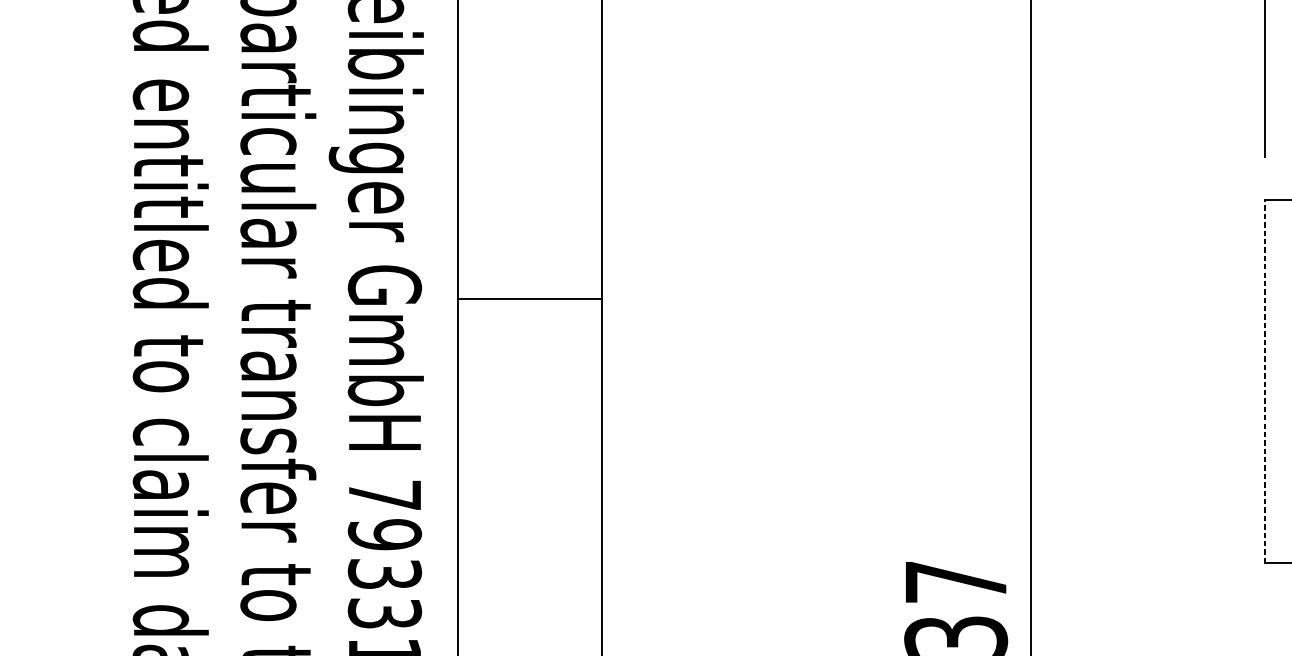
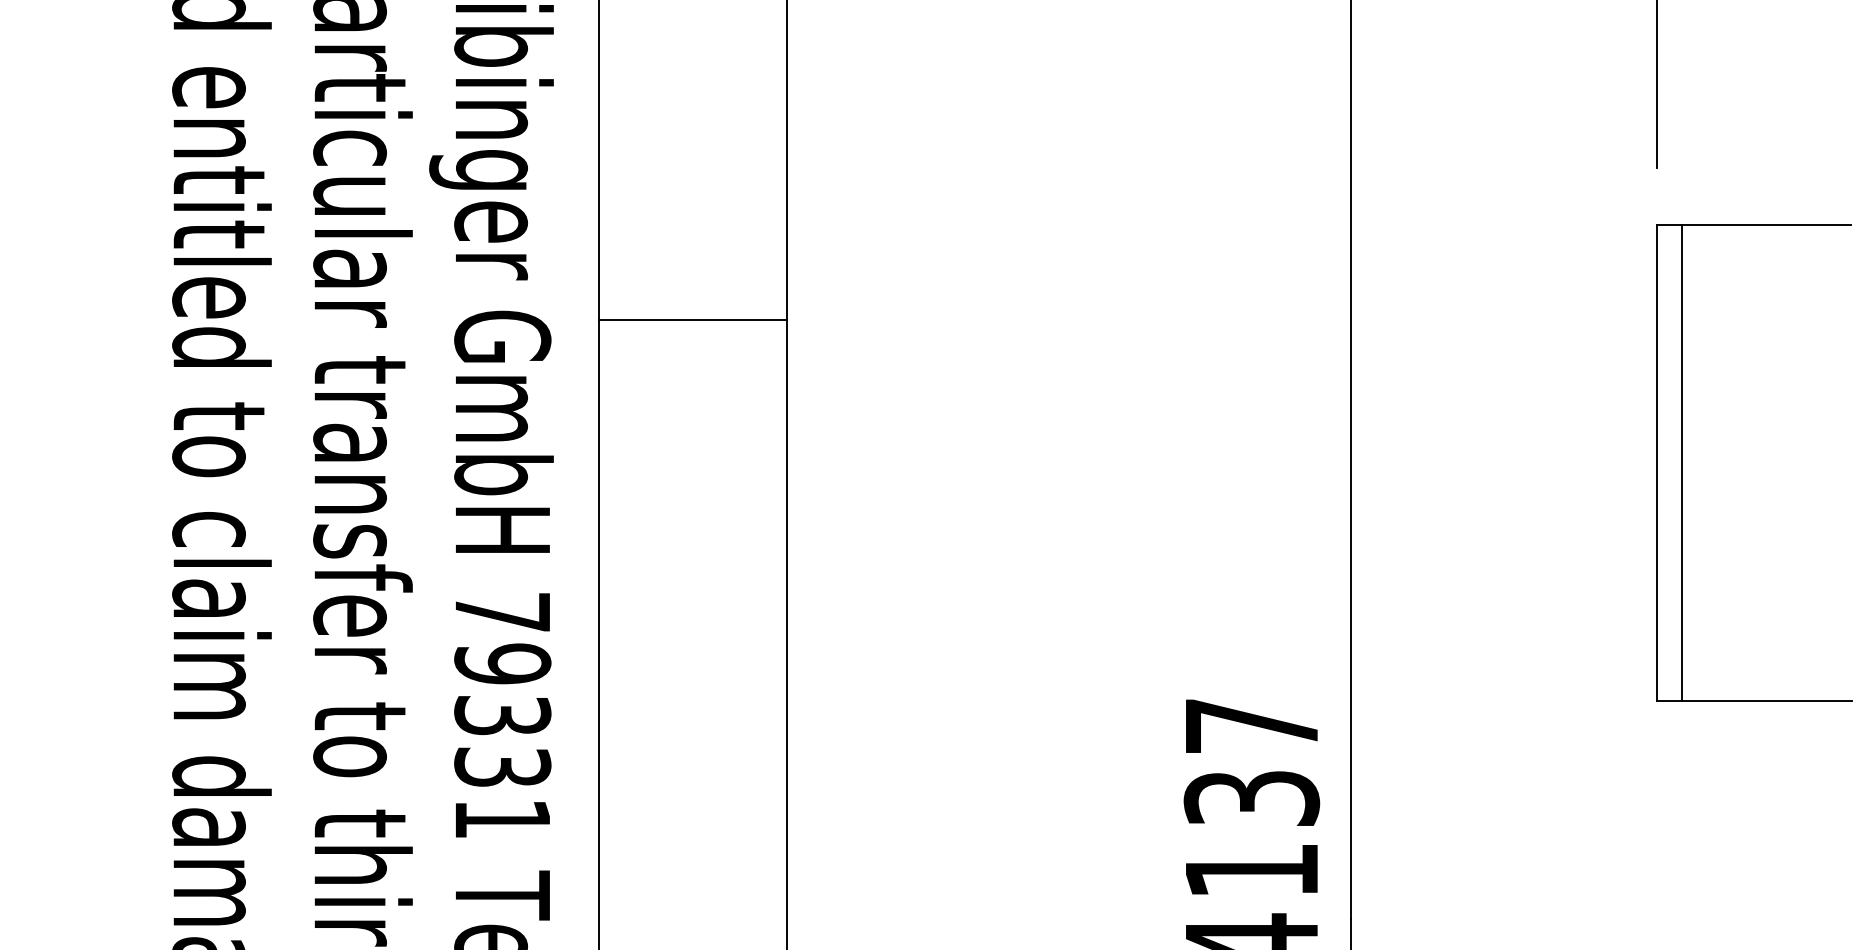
line: (529, 298) -> (692, 320), moved
line: (1264, 381) -> (1656, 462), dashed -> solid
line: (1284, 381) -> (1682, 462), added

